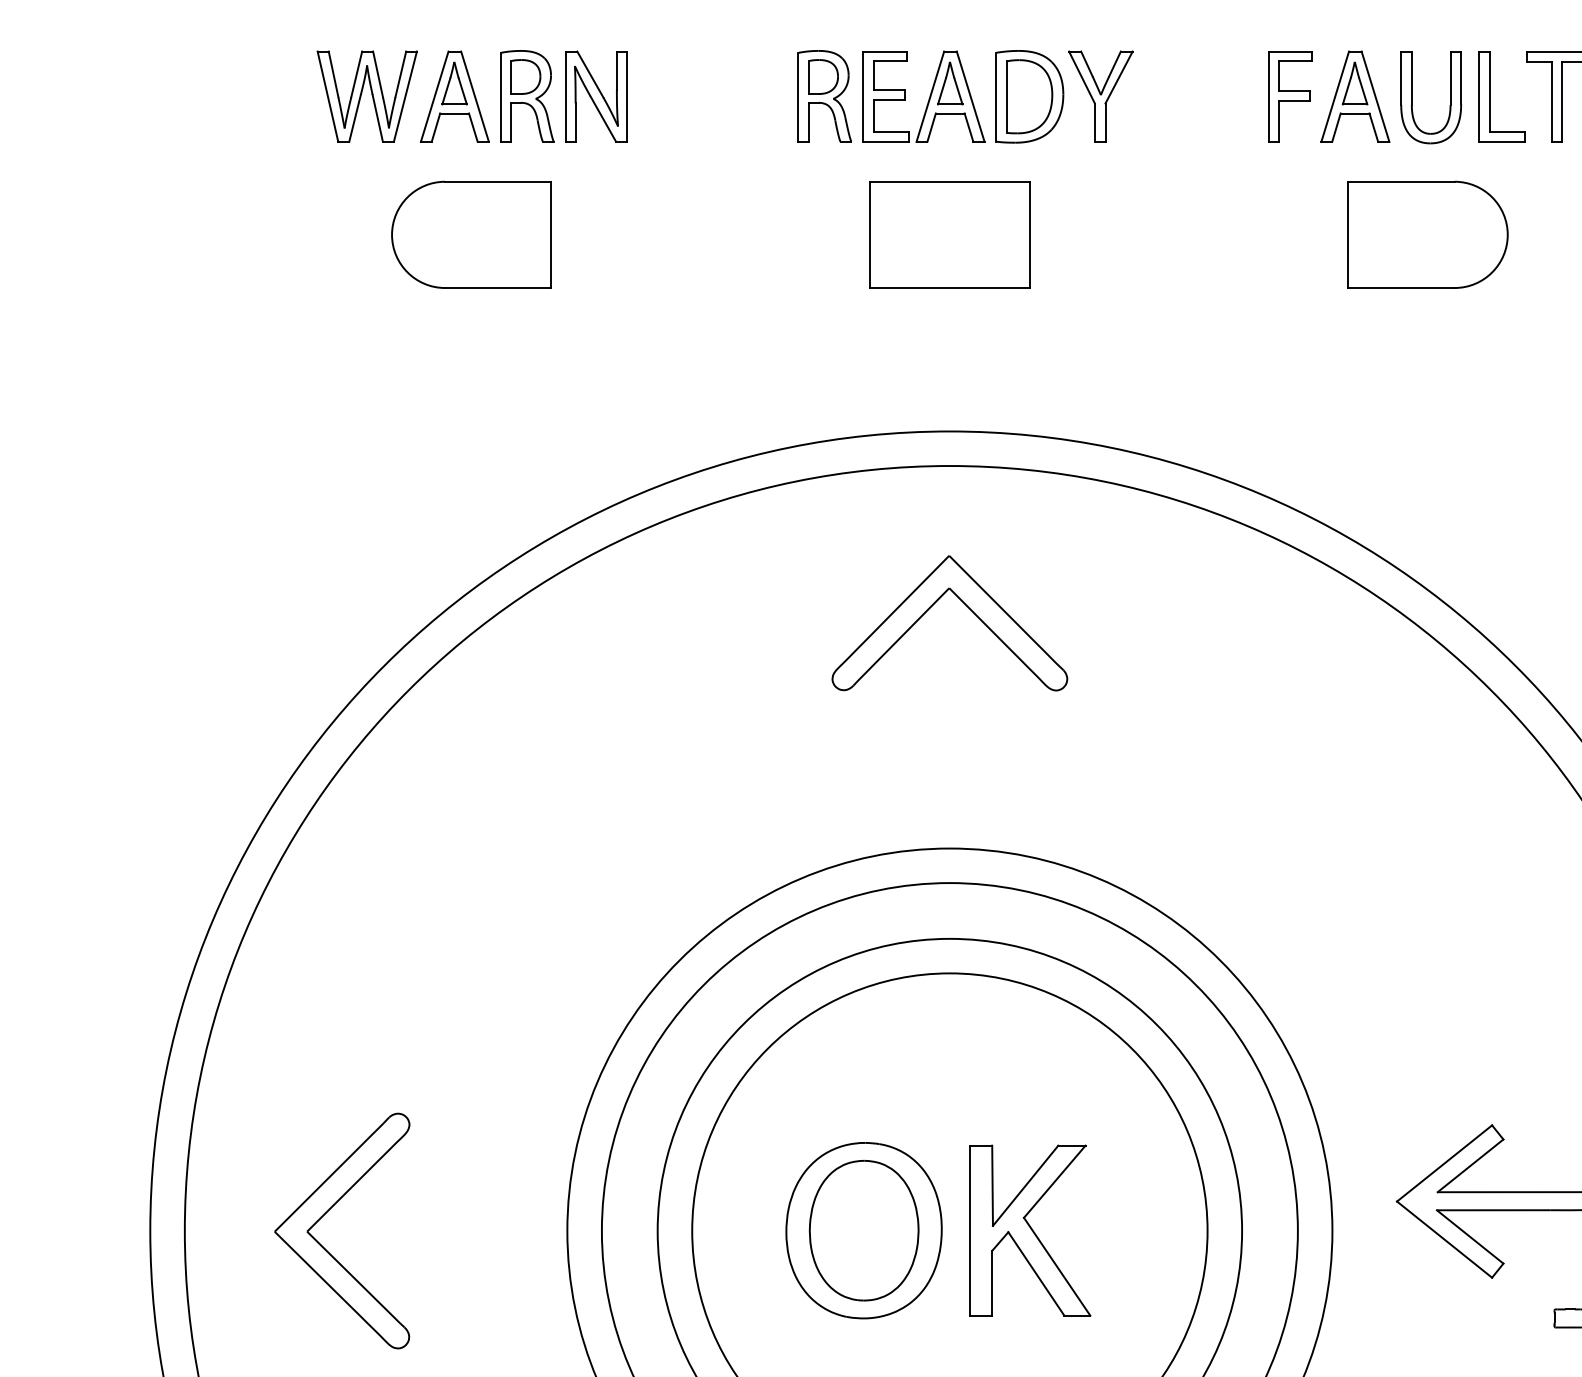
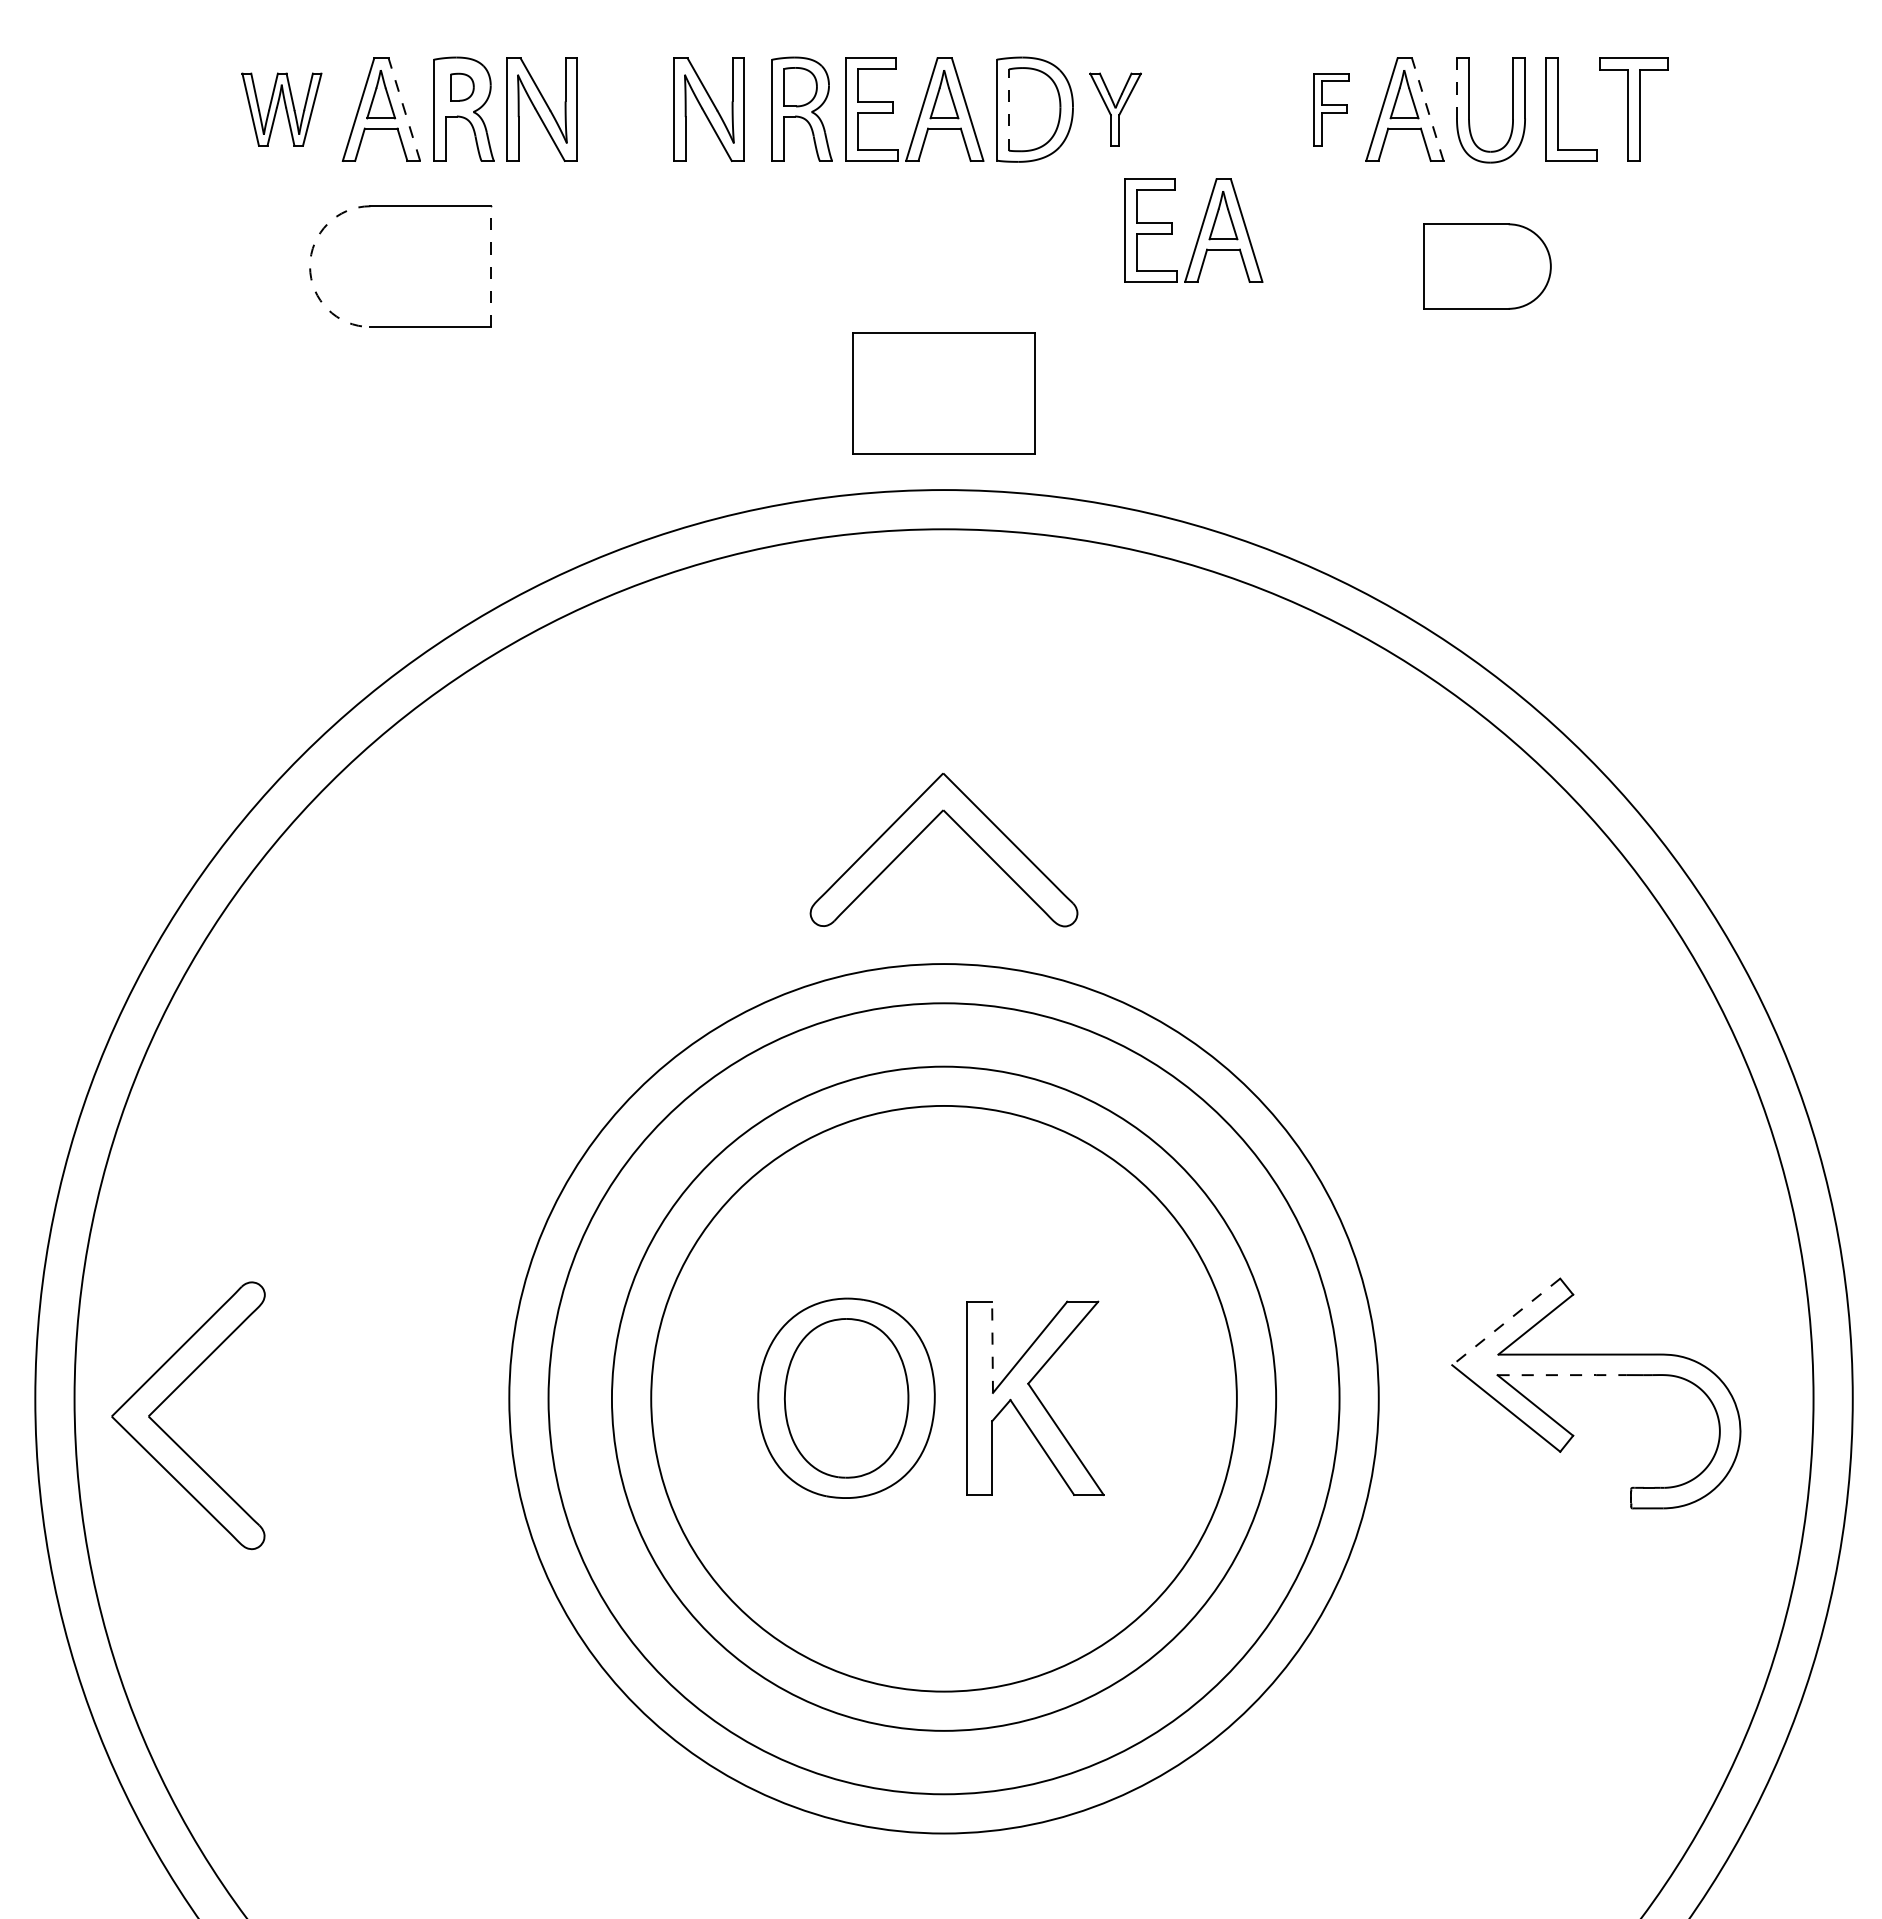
part: (526, 77) -> (462, 87), size x0.7
line: (1400, 79) -> (1456, 89), solid -> dashed
part: (366, 96) -> (281, 109), size x0.7
line: (475, 96) -> (404, 109), solid -> dashed
part: (742, 96) -> (708, 109), added
part: (1100, 96) -> (1115, 109), size x0.7
part: (1289, 96) -> (1330, 109), size x0.7
line: (1375, 96) -> (1427, 109), solid -> dashed
line: (1006, 97) -> (1008, 110), solid -> dashed
part: (1174, 203) -> (1199, 231), added
arc: (392, 234) -> (310, 266), solid -> dashed
line: (551, 234) -> (491, 266), solid -> dashed
part: (949, 234) -> (943, 393), moved
part: (1428, 234) -> (1487, 266), size x0.7
part: (932, 606) -> (924, 830), moved
line: (1443, 1163) -> (1505, 1322), solid -> dashed
line: (992, 1185) -> (992, 1347), solid -> dashed
line: (1495, 1210) -> (1564, 1375), solid -> dashed
part: (326, 1214) -> (170, 1396), moved

